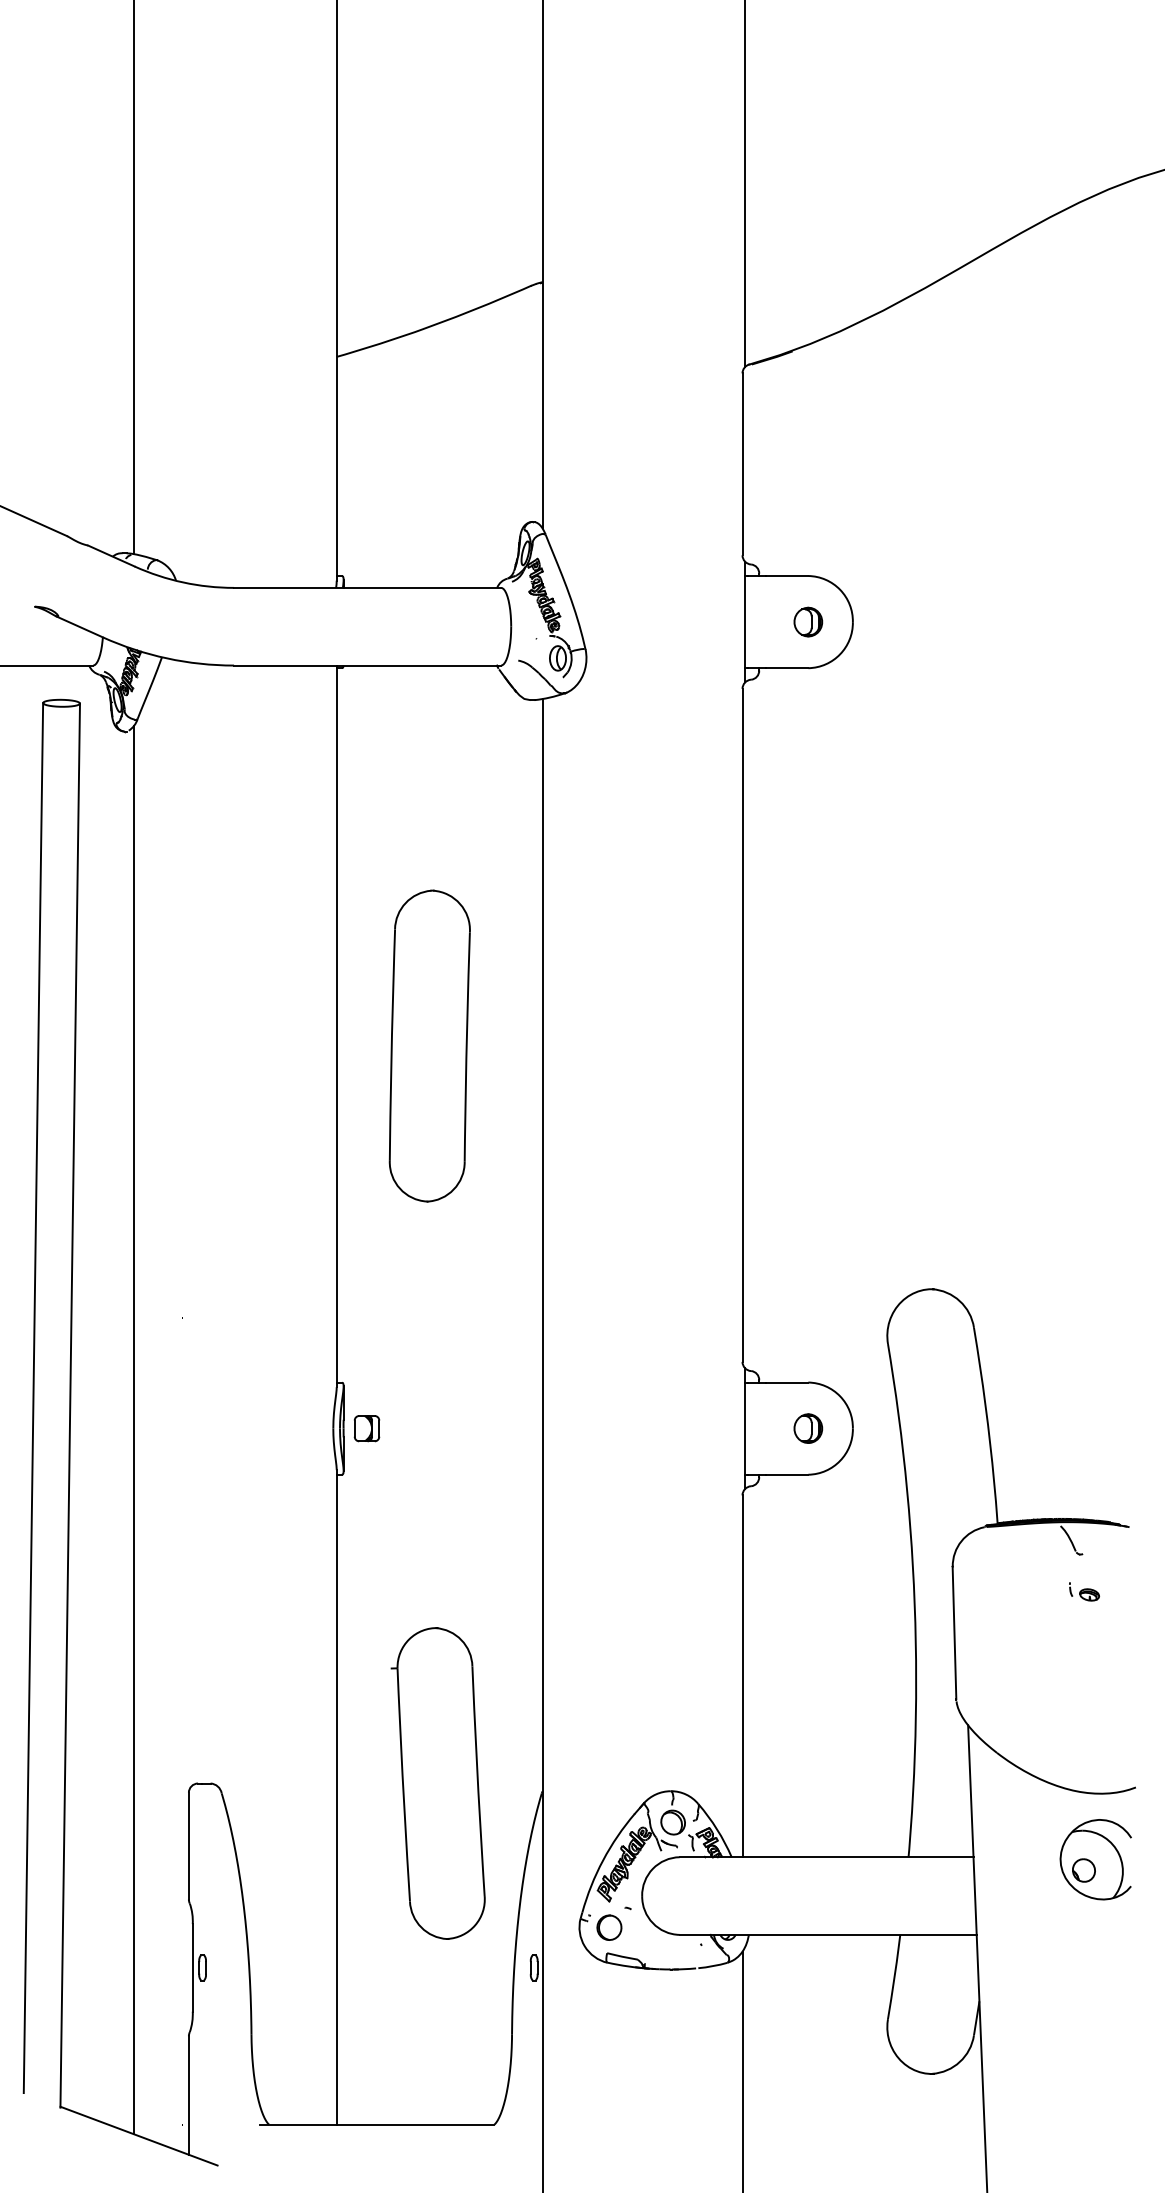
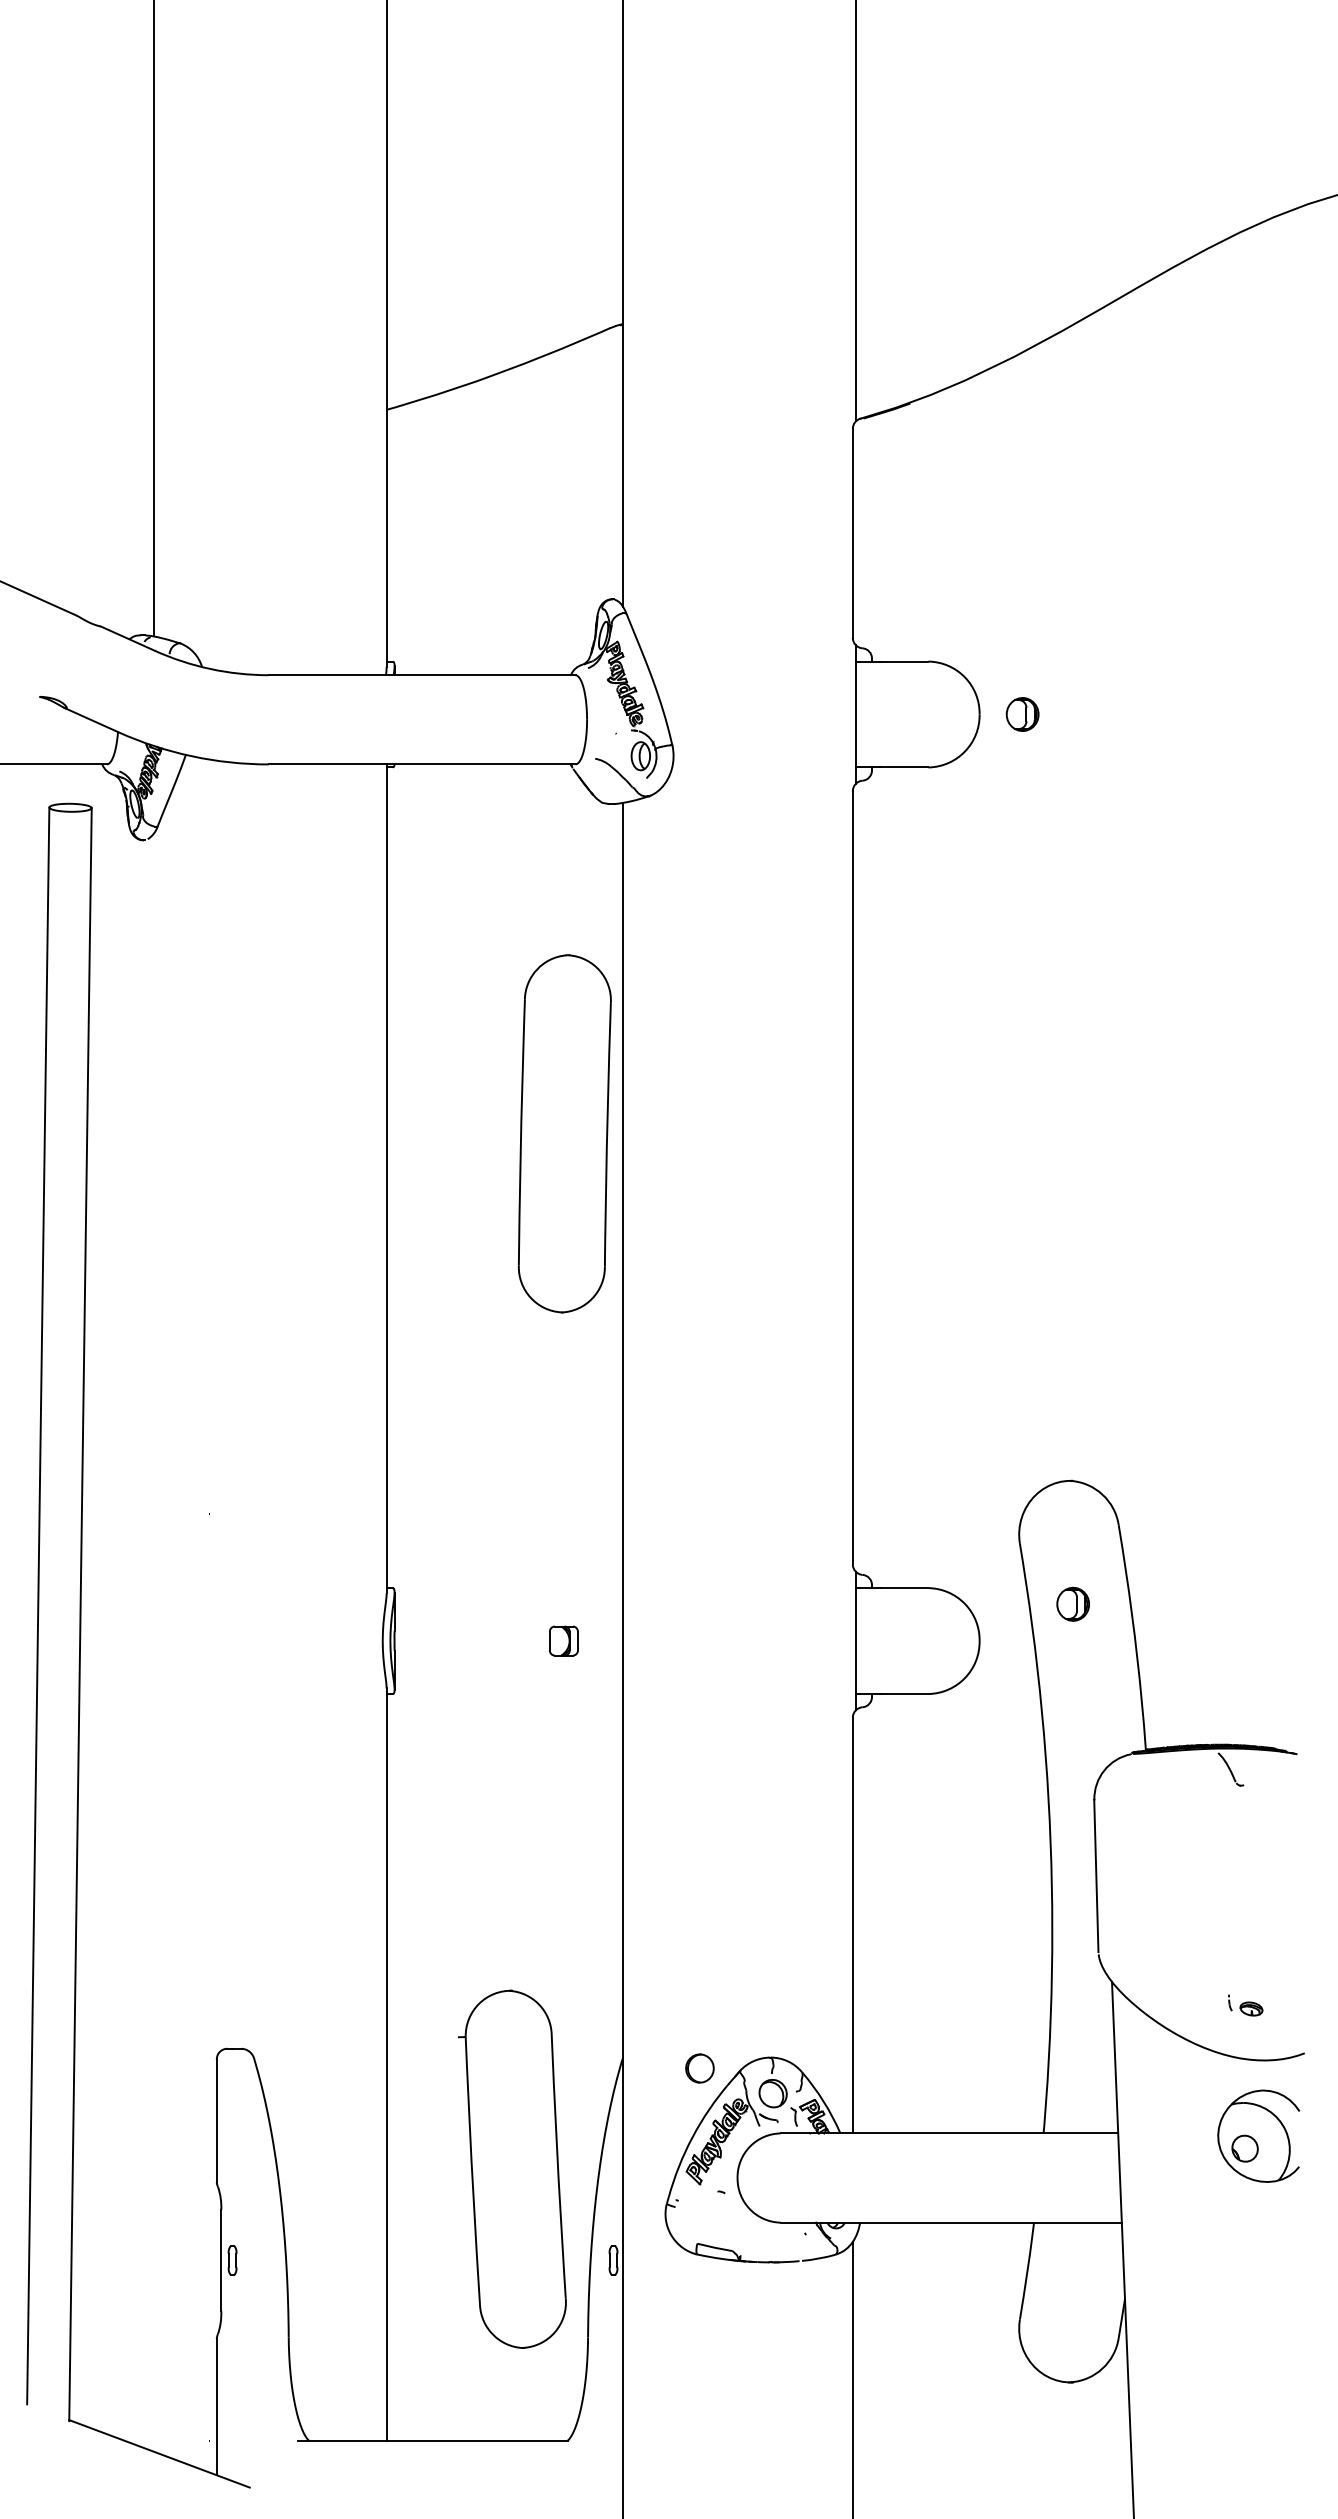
part: (808, 621) -> (1022, 713), moved
part: (429, 1045) -> (564, 1133), moved
part: (366, 1428) -> (563, 1640), moved
part: (808, 1428) -> (1073, 1604), moved
line: (133, 1429) -> (153, 1642), removed
part: (1084, 1591) -> (1245, 2005), moved
part: (437, 1783) -> (511, 2169), moved
part: (609, 1927) -> (700, 2068), moved

